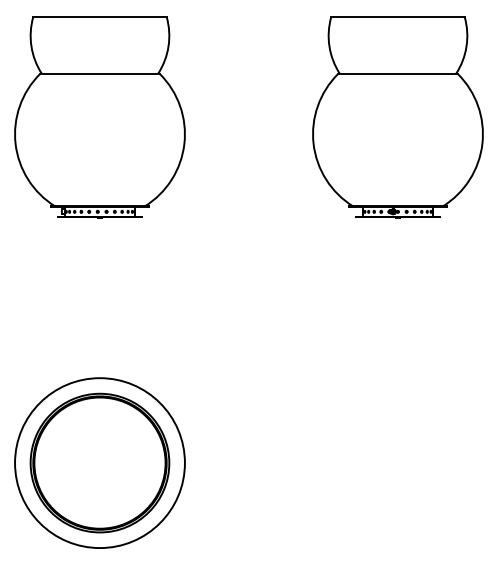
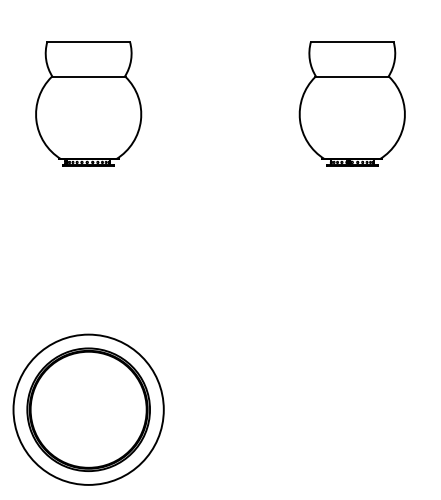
part: (99, 117) -> (88, 104), size x0.7
part: (397, 117) -> (351, 104), size x0.7

